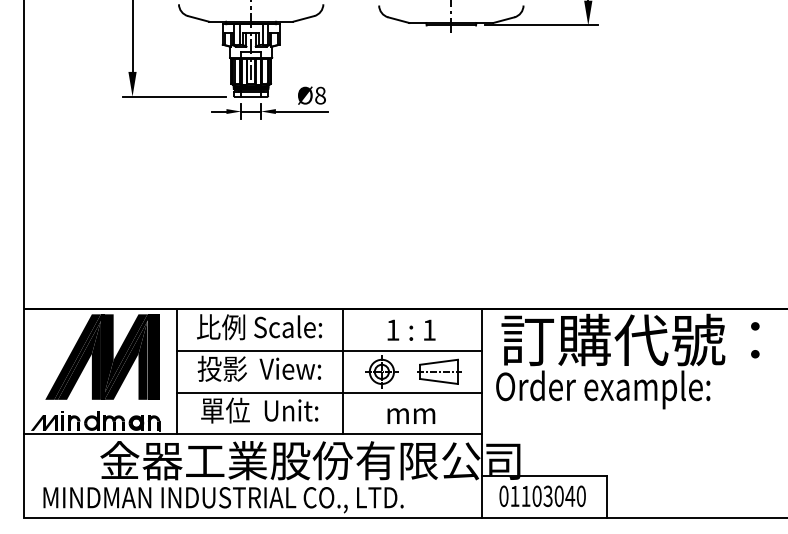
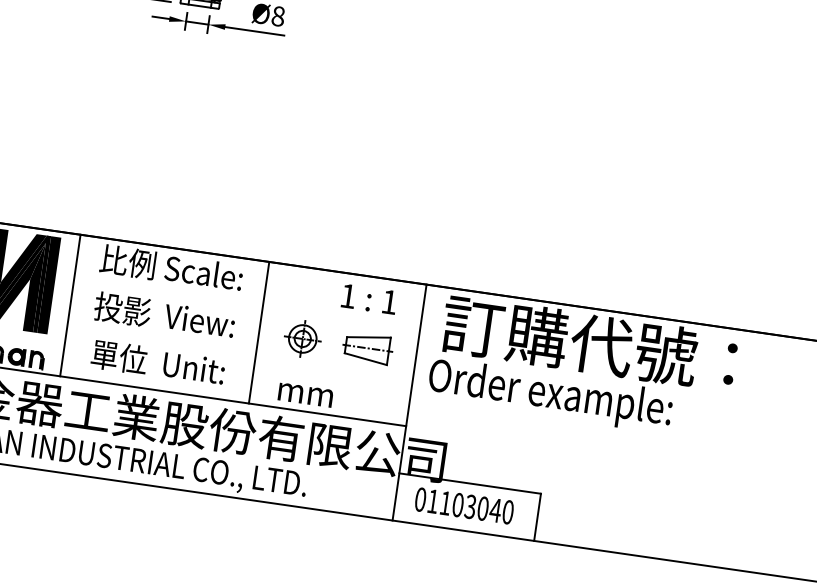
text: (411, 329) -> (369, 298), moved
line: (329, 351) -> (246, 307), removed
line: (329, 392) -> (240, 353), removed
text: (411, 415) -> (305, 394), moved

